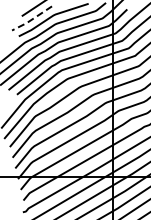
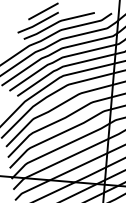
line: (31, 19) -> (37, 23), dashed -> solid

